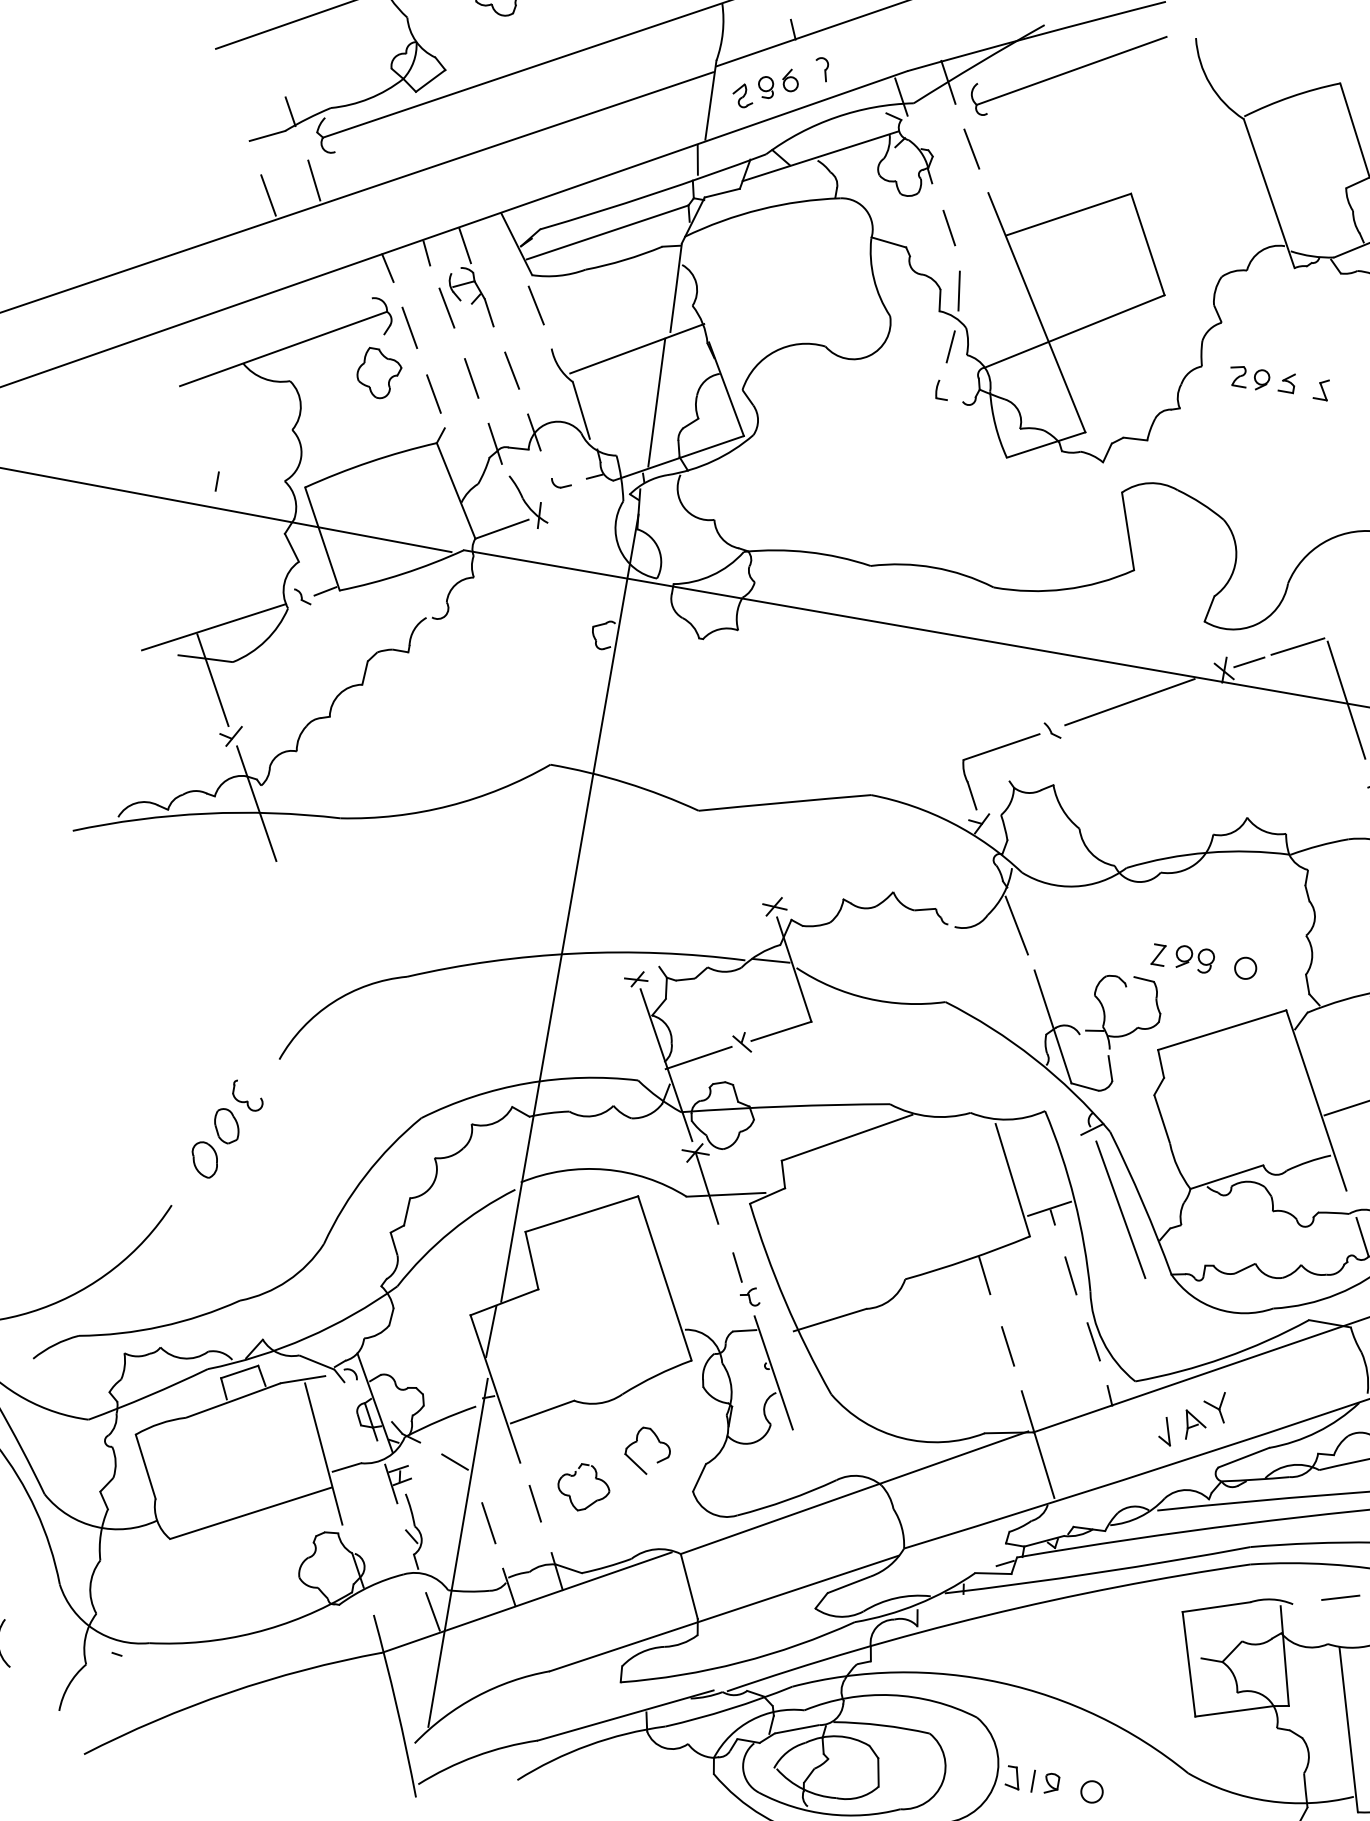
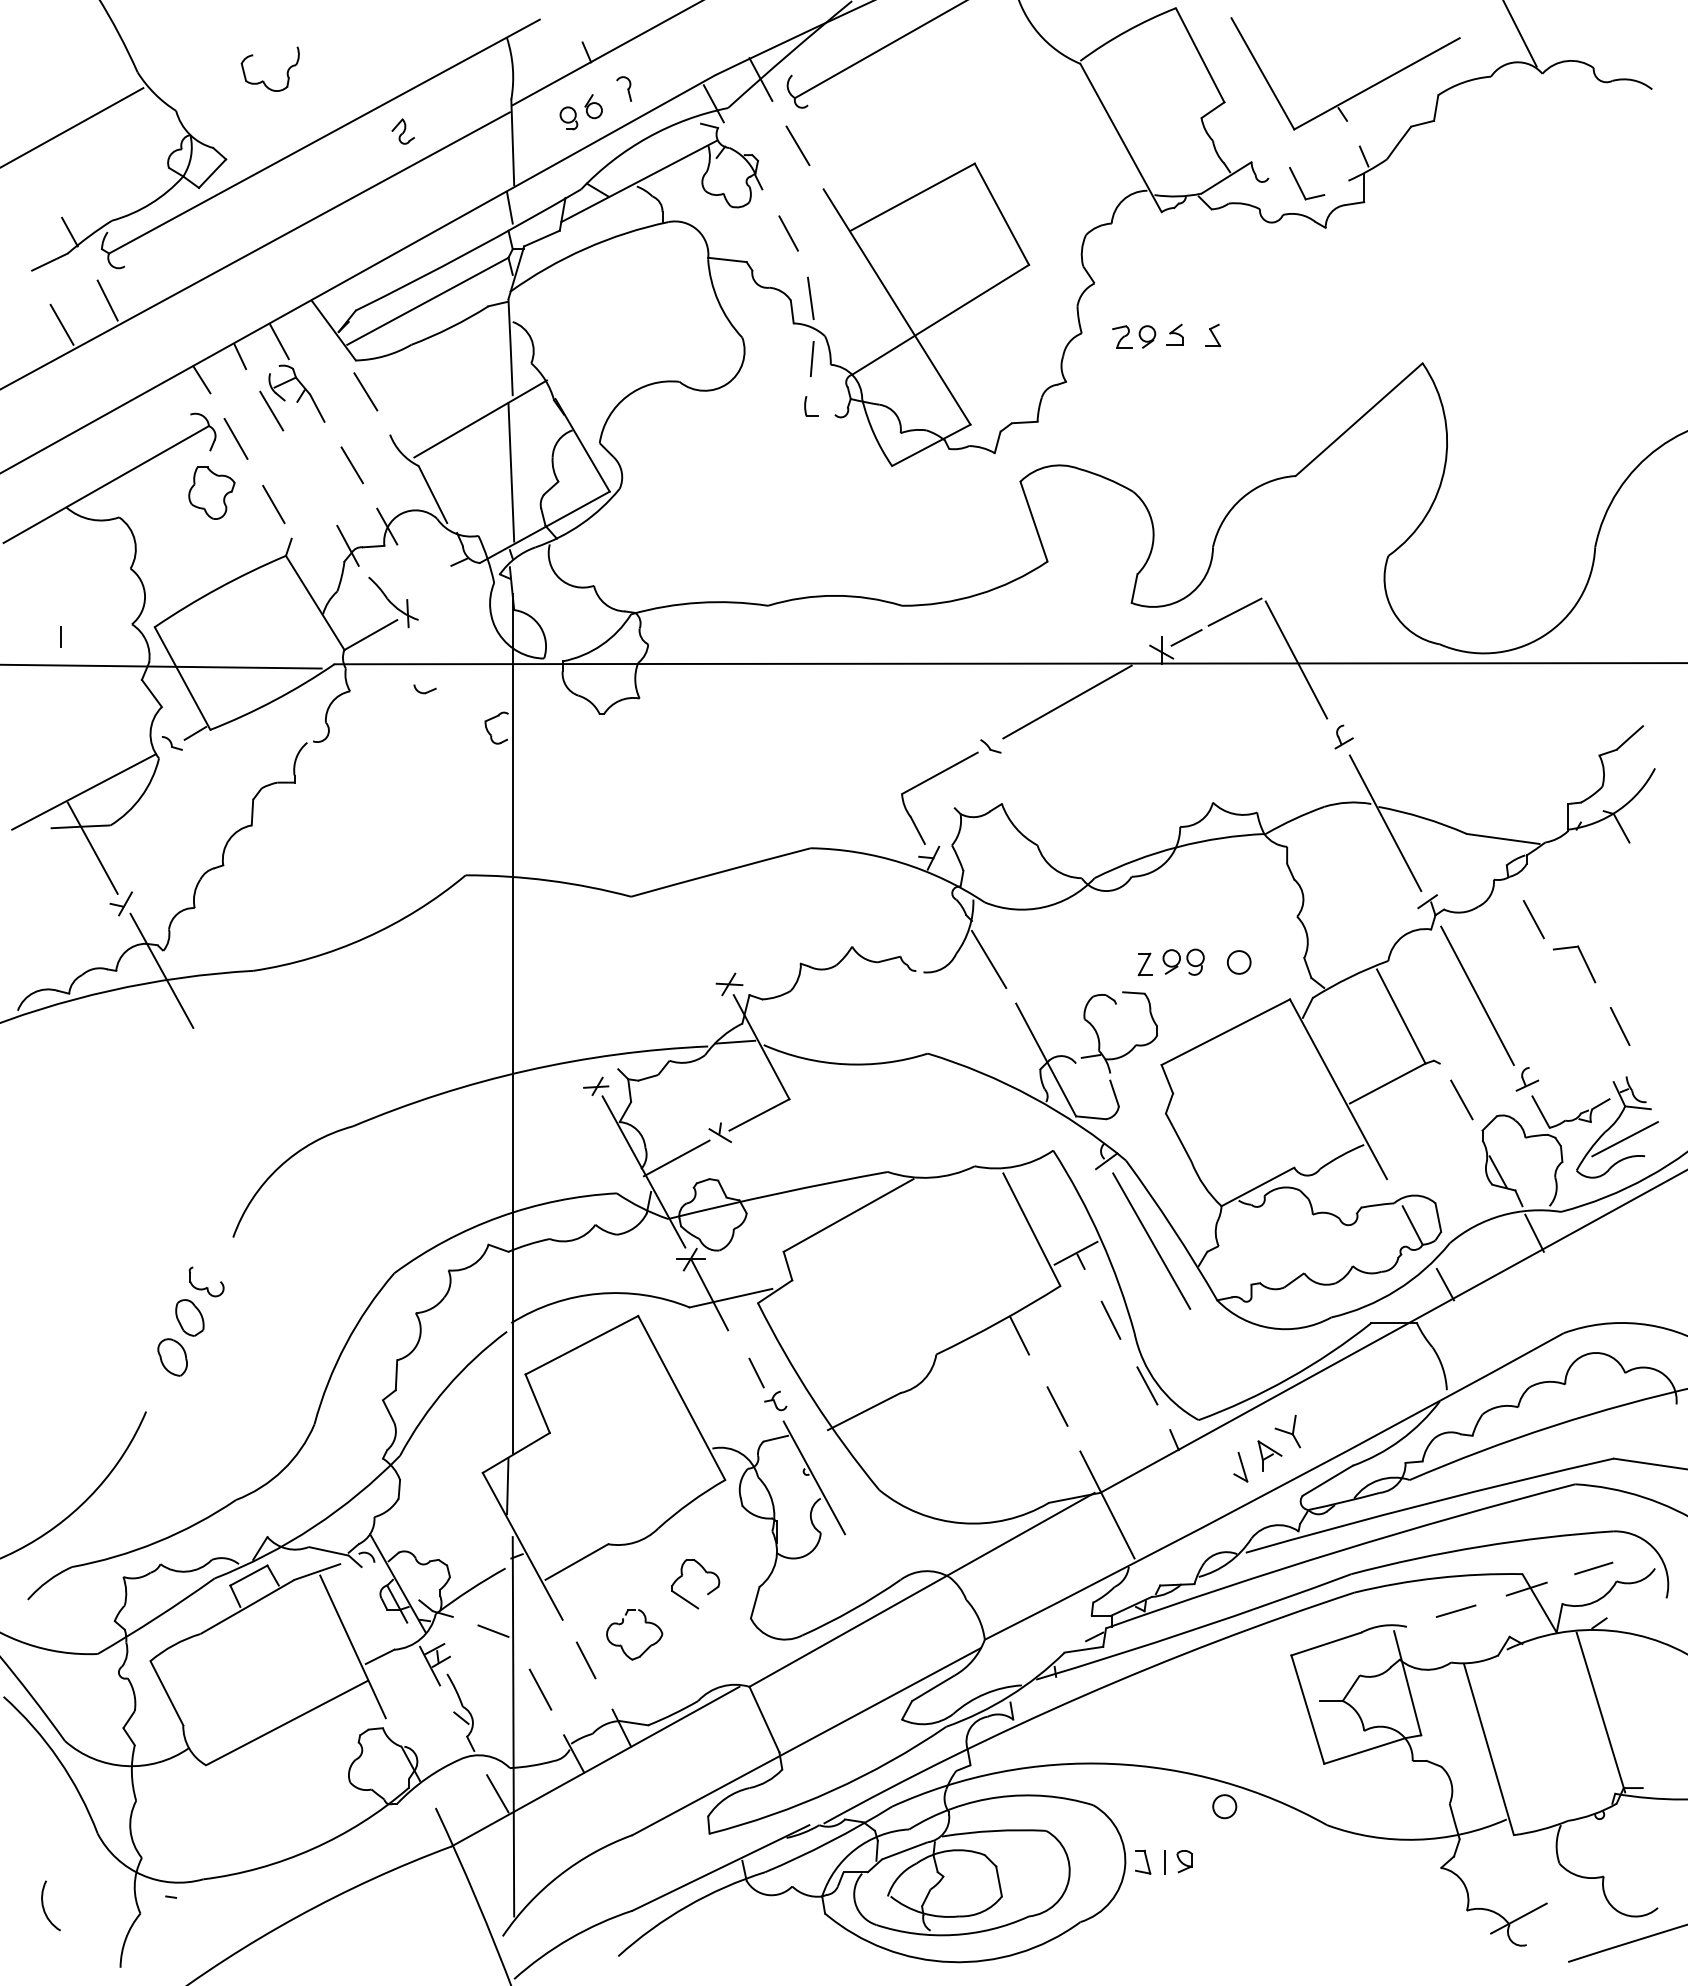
part: (742, 95) -> (402, 131), moved
line: (471, 377) -> (310, 480), removed
part: (560, 484) -> (424, 689), moved
circle: (1091, 1791) -> (1224, 1806), moved

